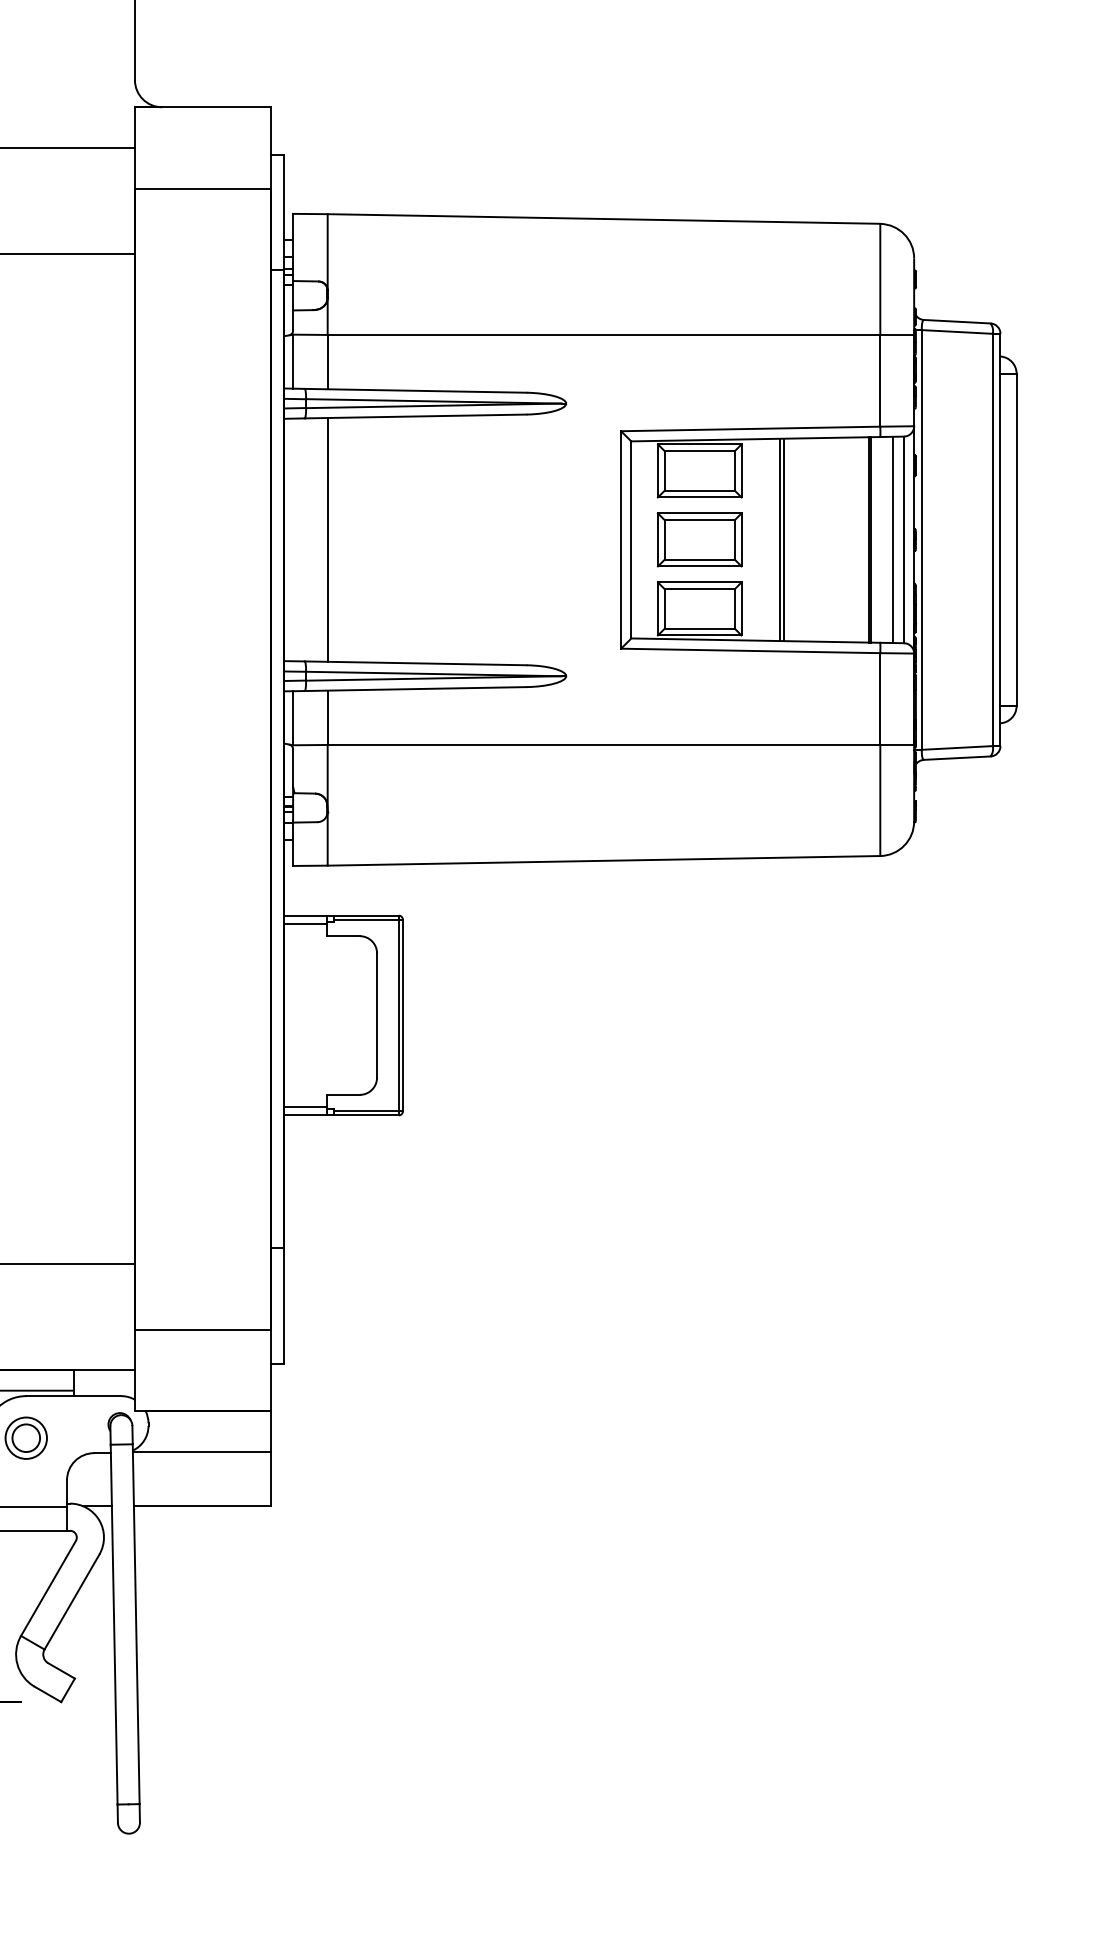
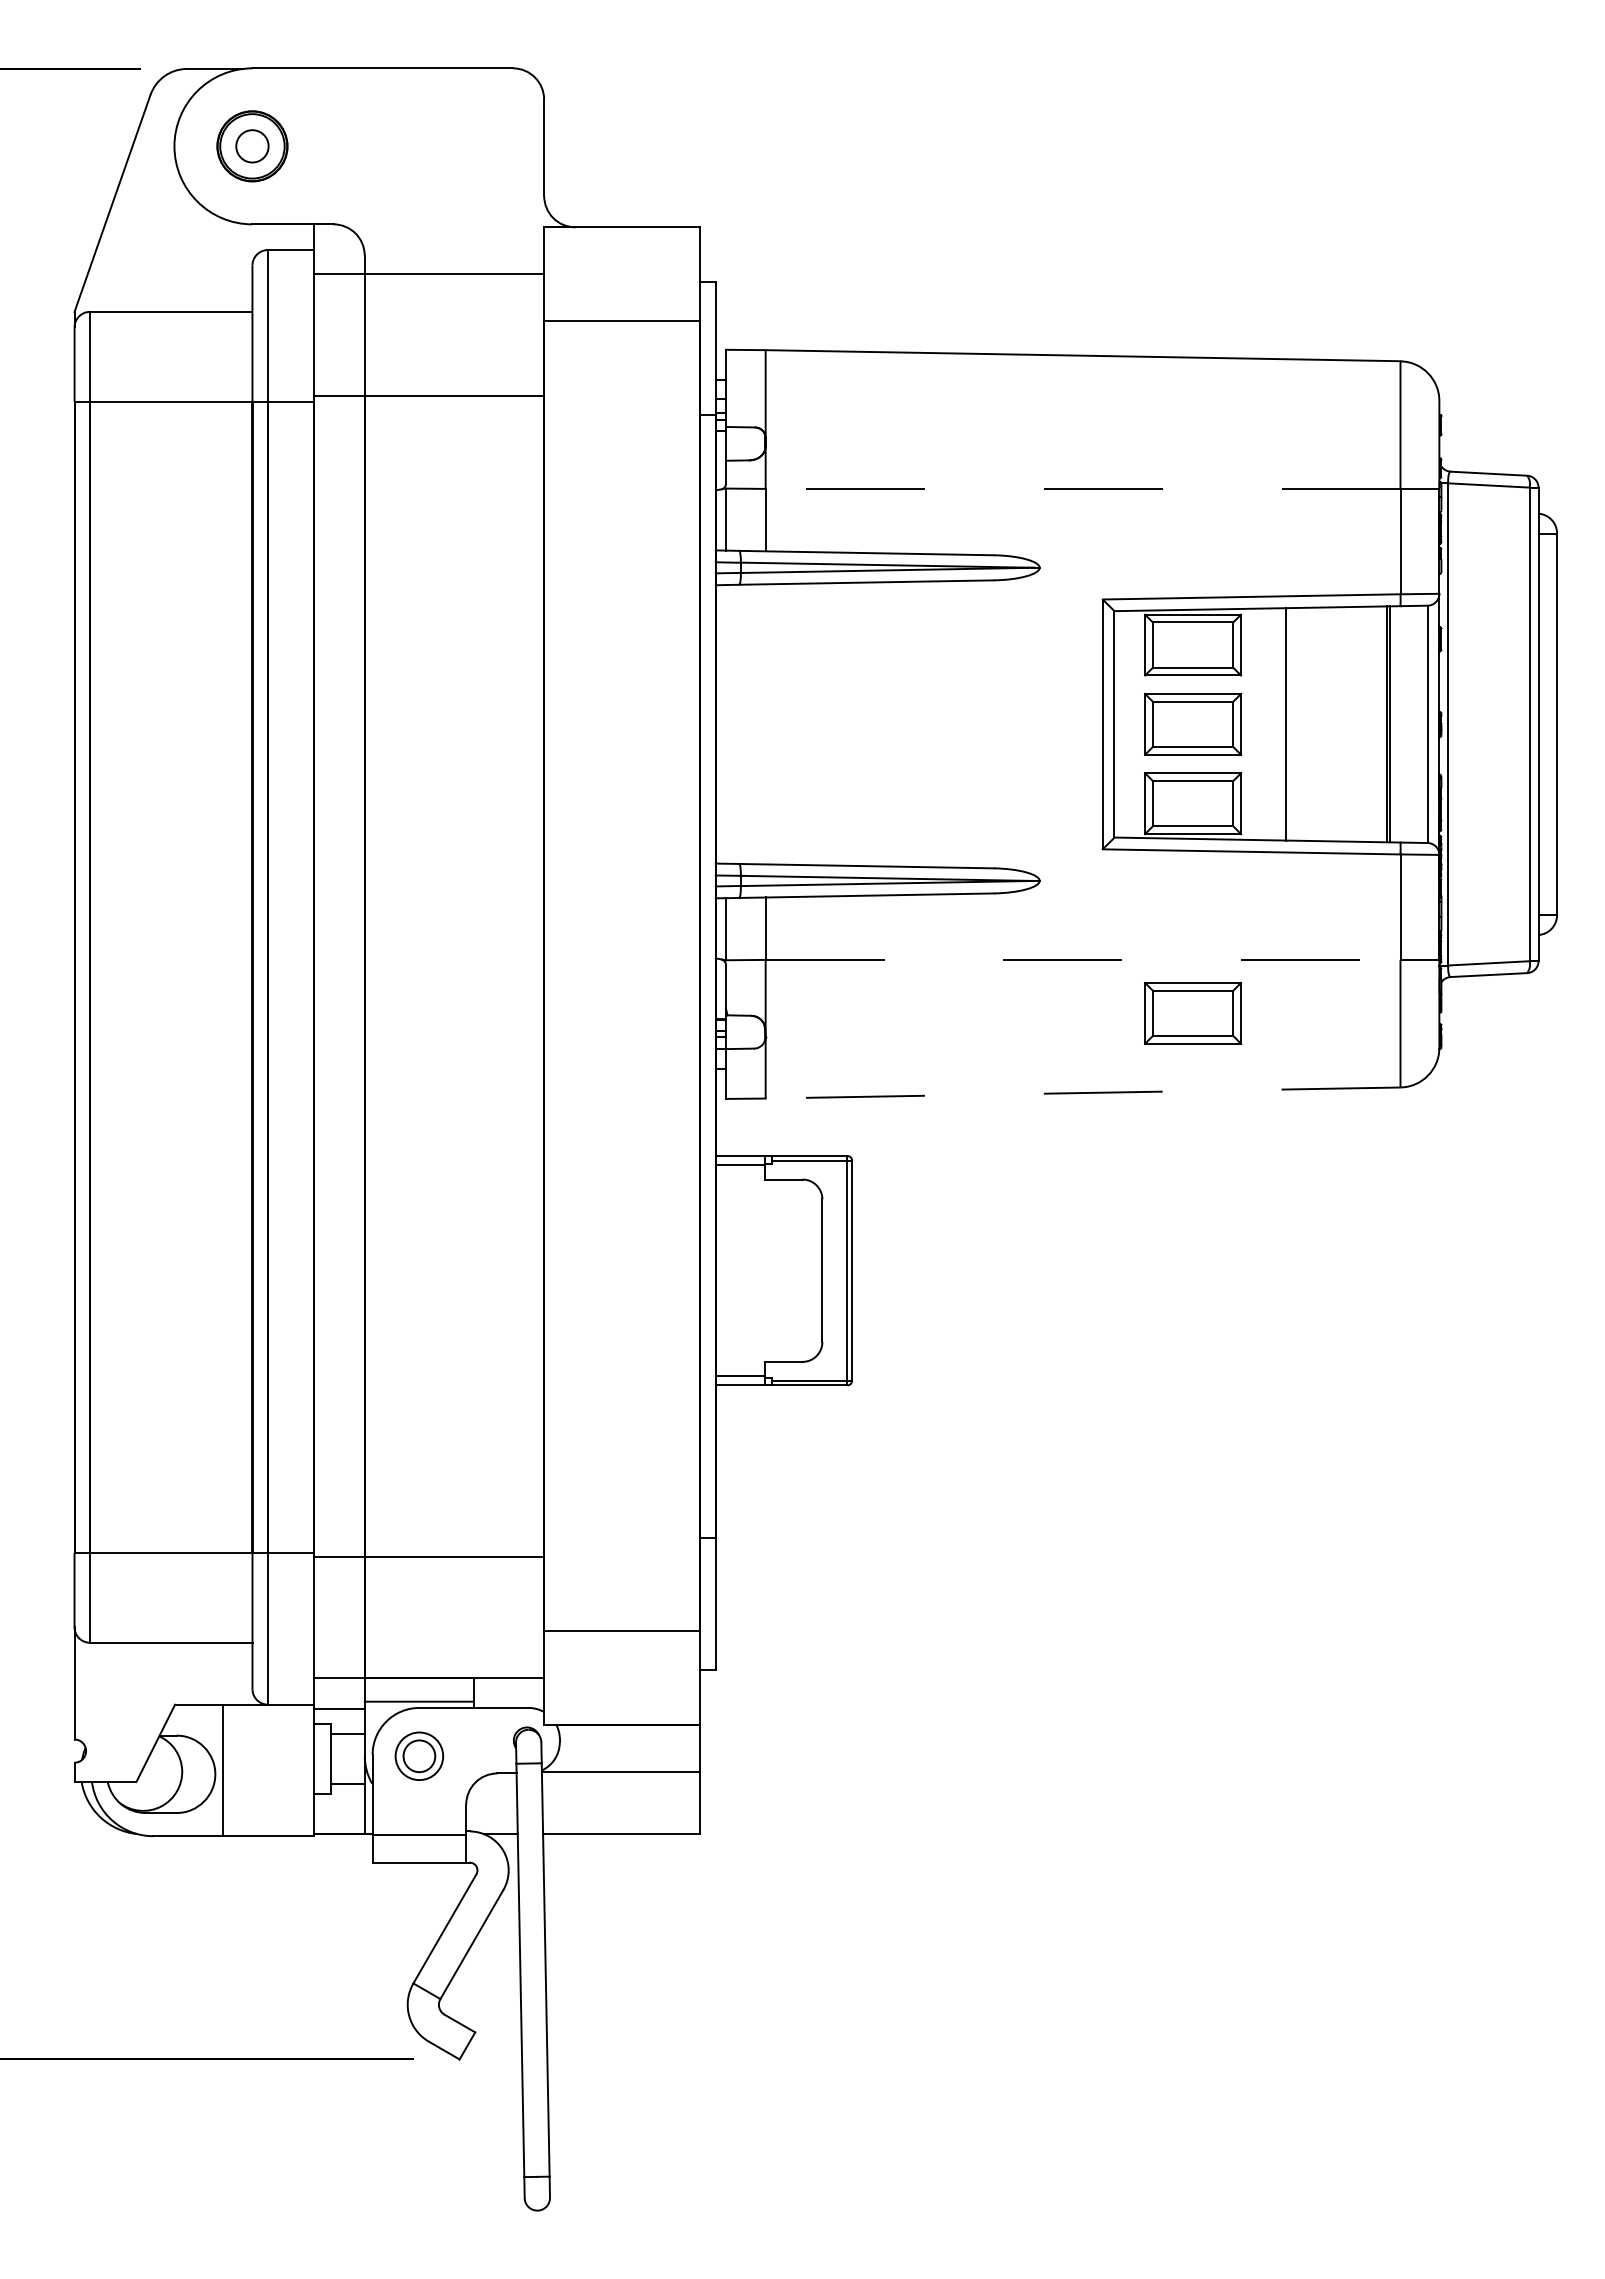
line: (603, 334) -> (1082, 488), solid -> dashed
line: (893, 539) -> (1415, 723), removed
line: (327, 540) -> (765, 724), removed
line: (784, 540) -> (1290, 724), removed
line: (604, 744) -> (1083, 959), solid -> dashed
part: (700, 790) -> (1193, 1012), added
line: (603, 861) -> (1082, 1093), solid -> dashed

